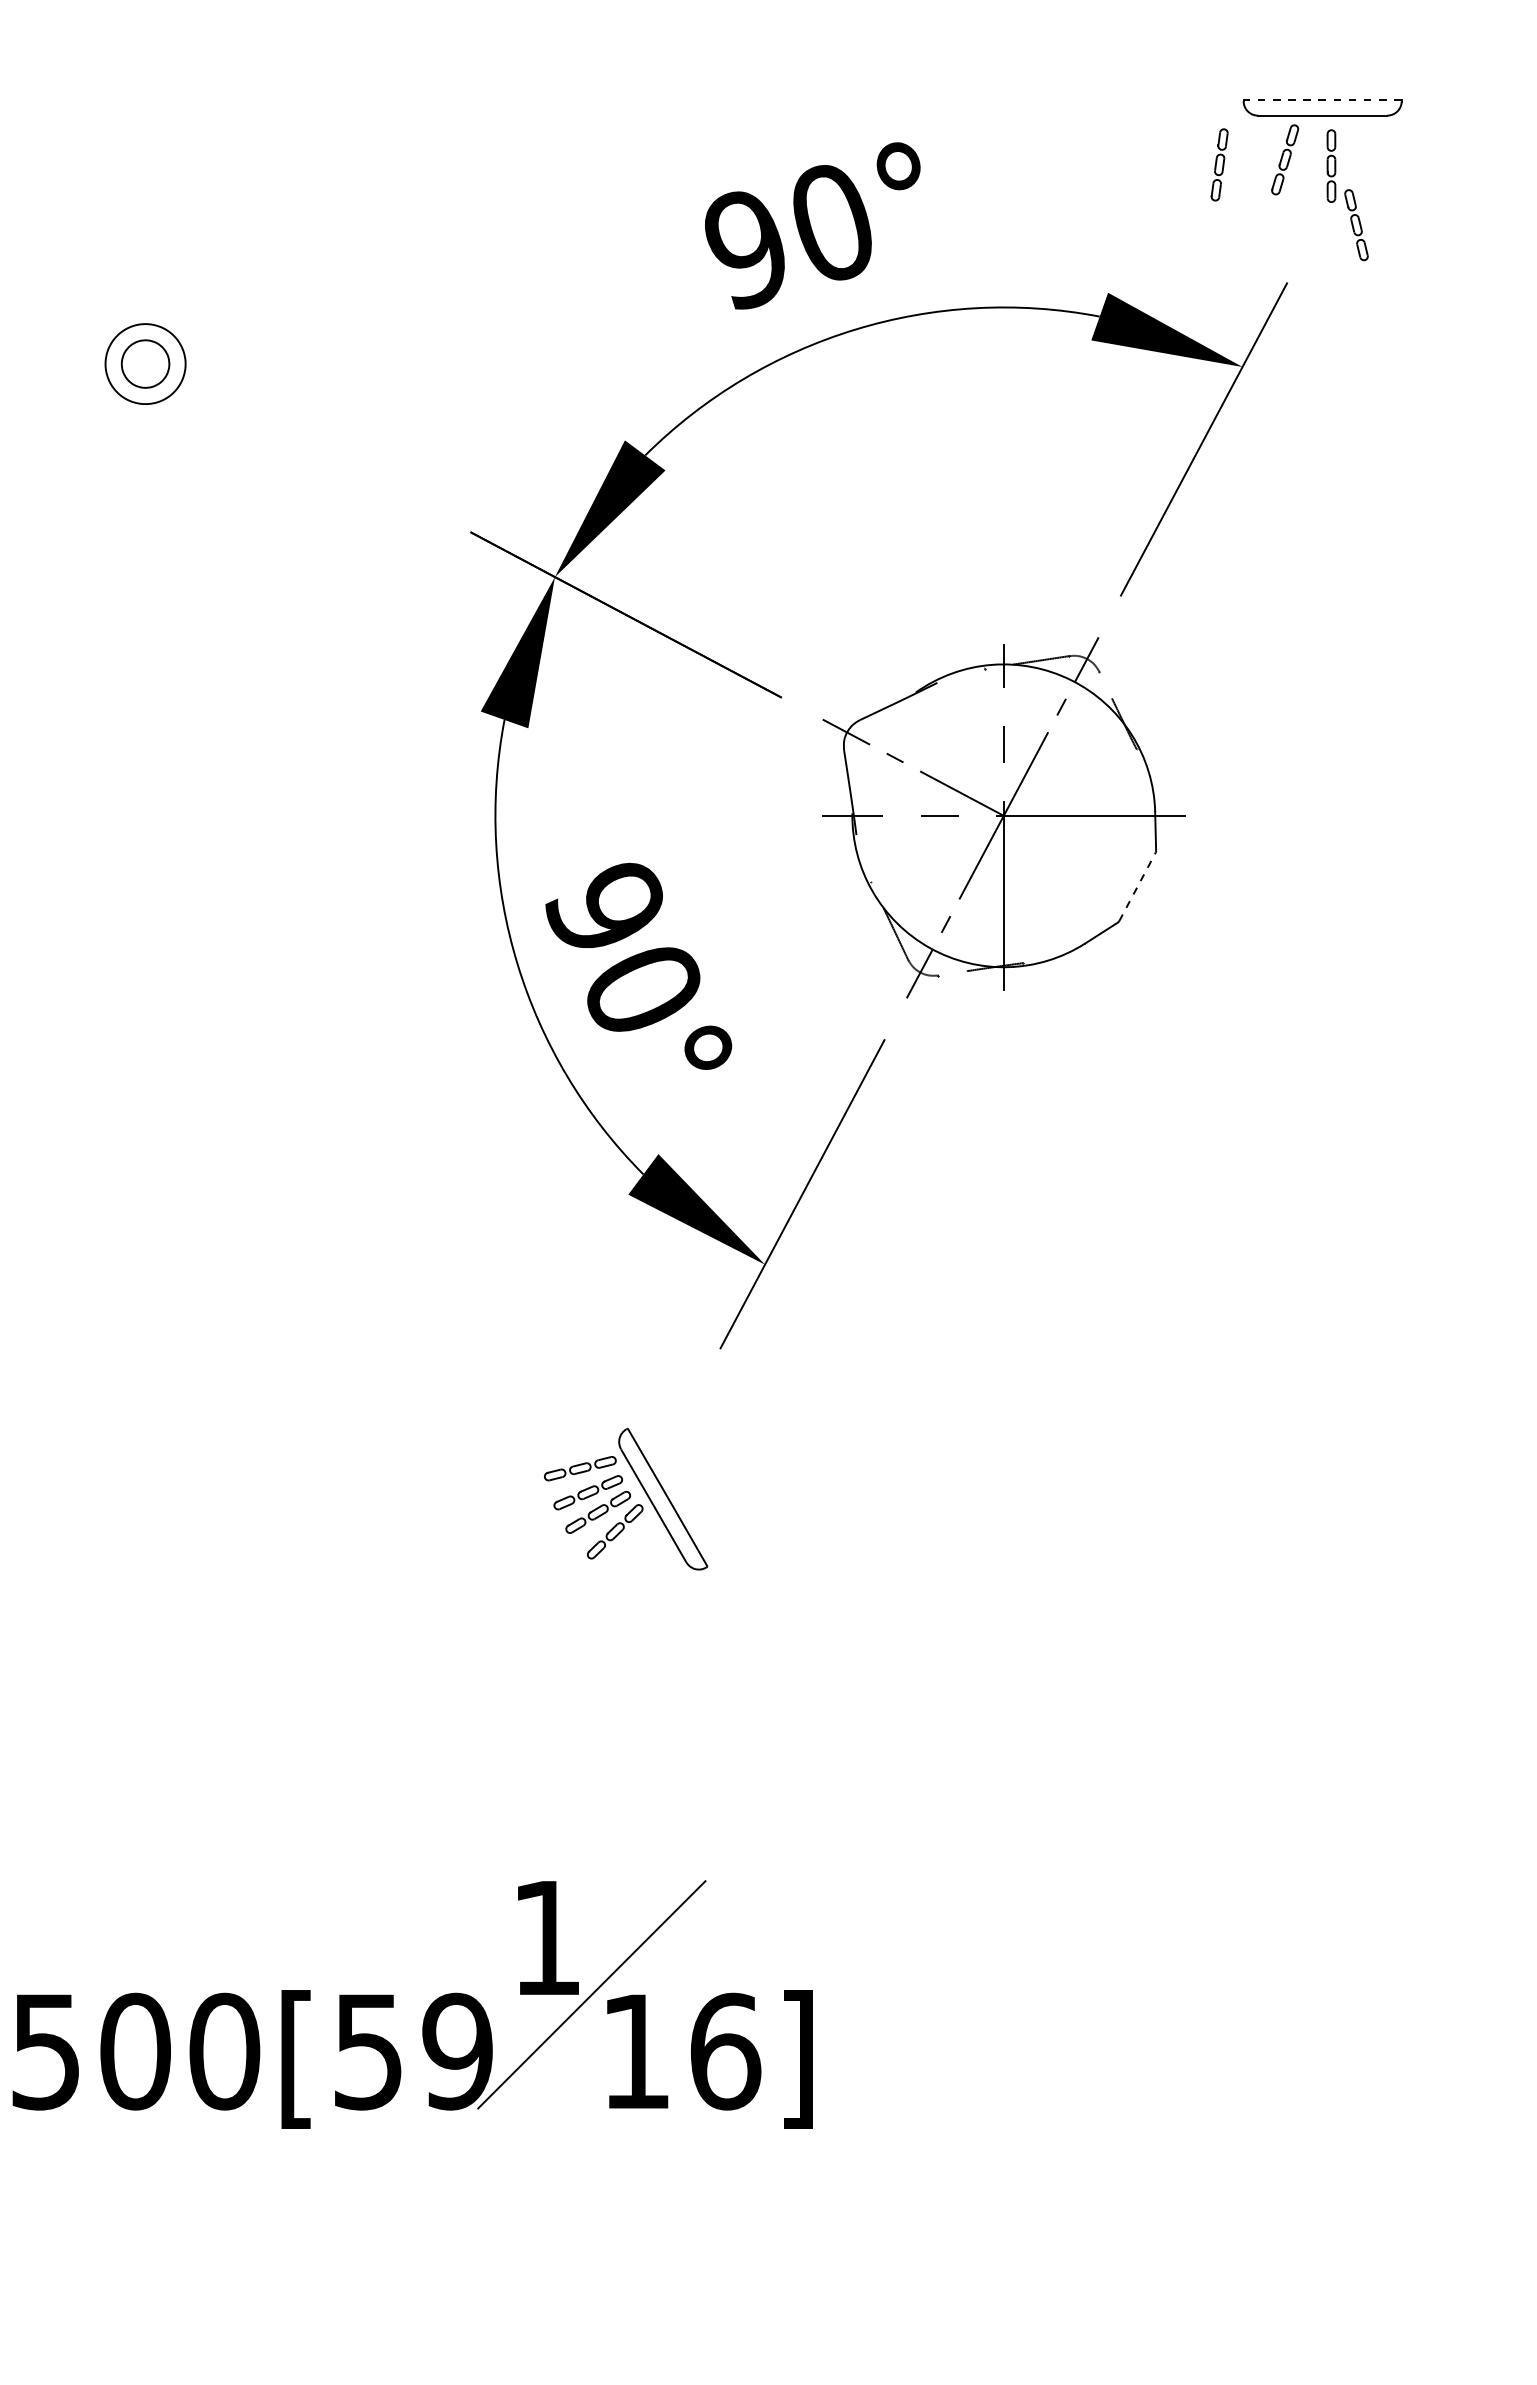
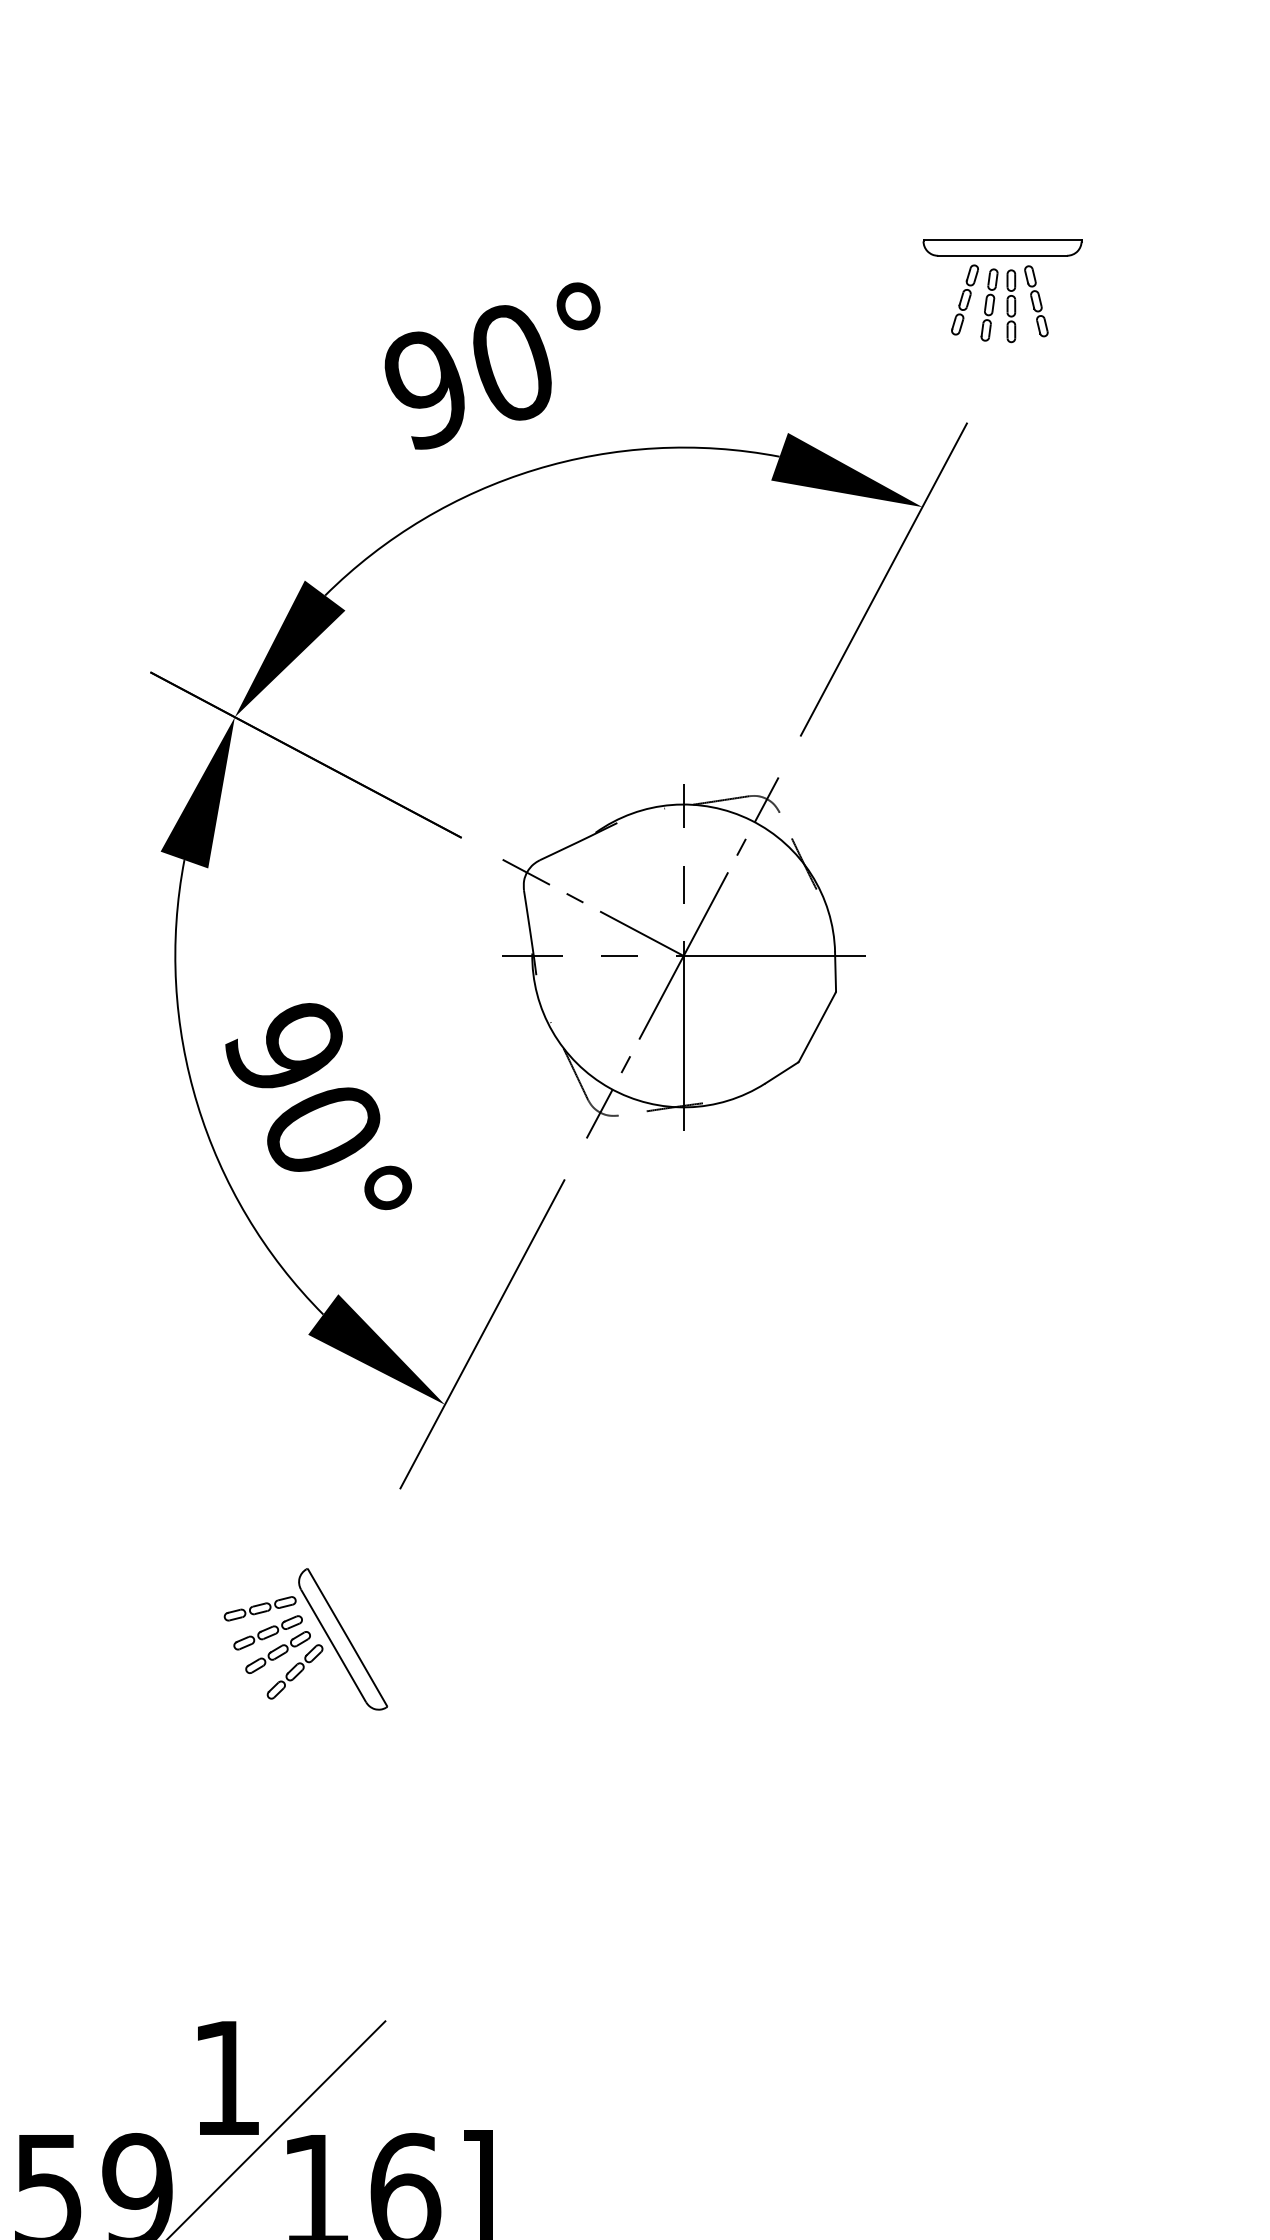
line: (1322, 99) -> (1002, 239), dashed -> solid
part: (1219, 164) -> (989, 304), moved
part: (1356, 225) -> (1036, 301), moved
line: (1137, 886) -> (817, 1026), dashed -> solid

